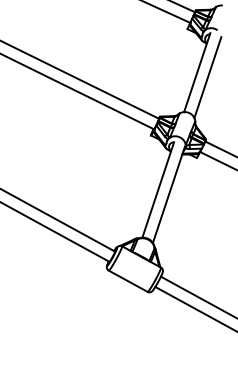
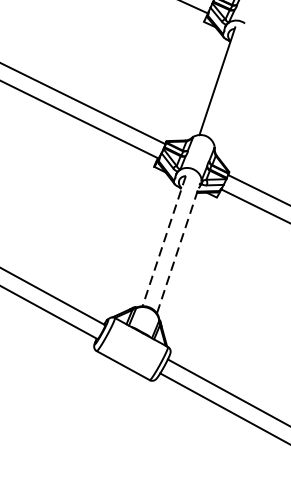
line: (207, 77) -> (231, 87), removed
line: (158, 190) -> (164, 241), solid -> dashed
line: (169, 194) -> (179, 247), solid -> dashed

